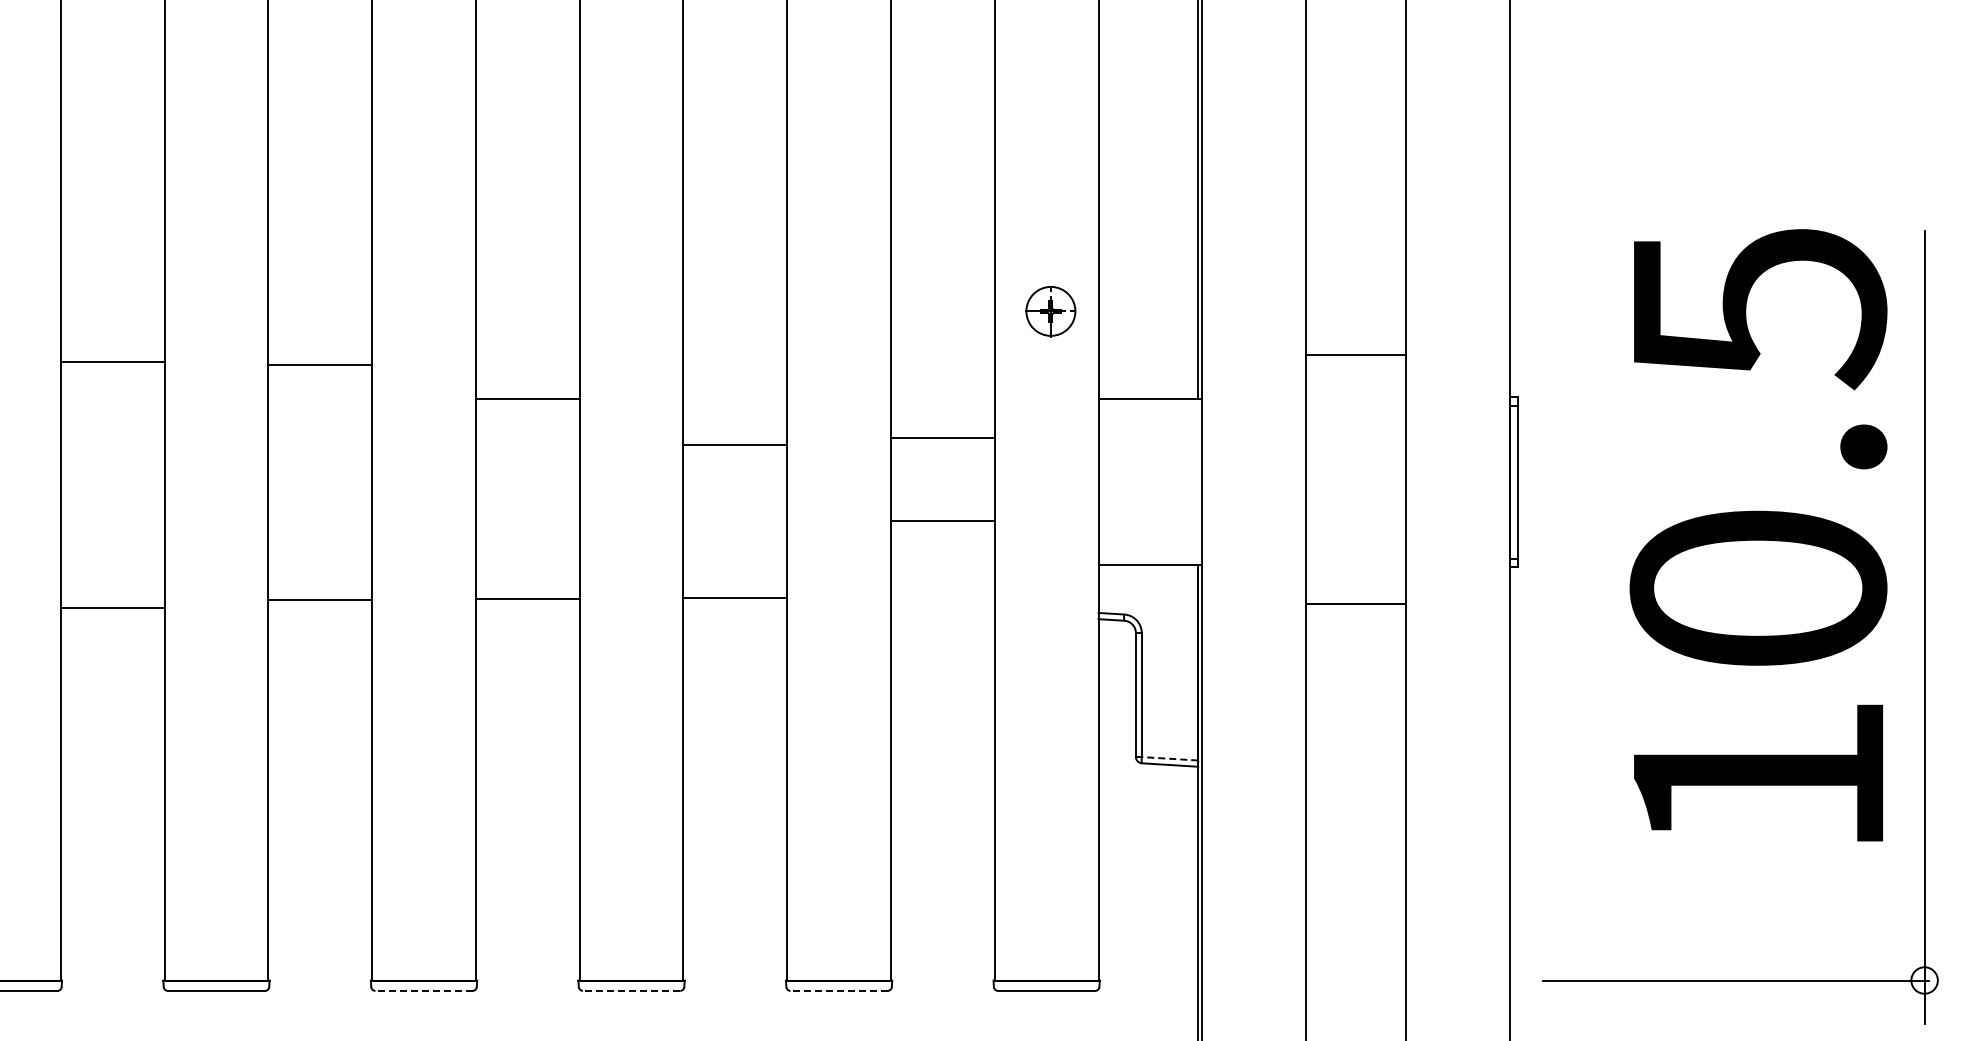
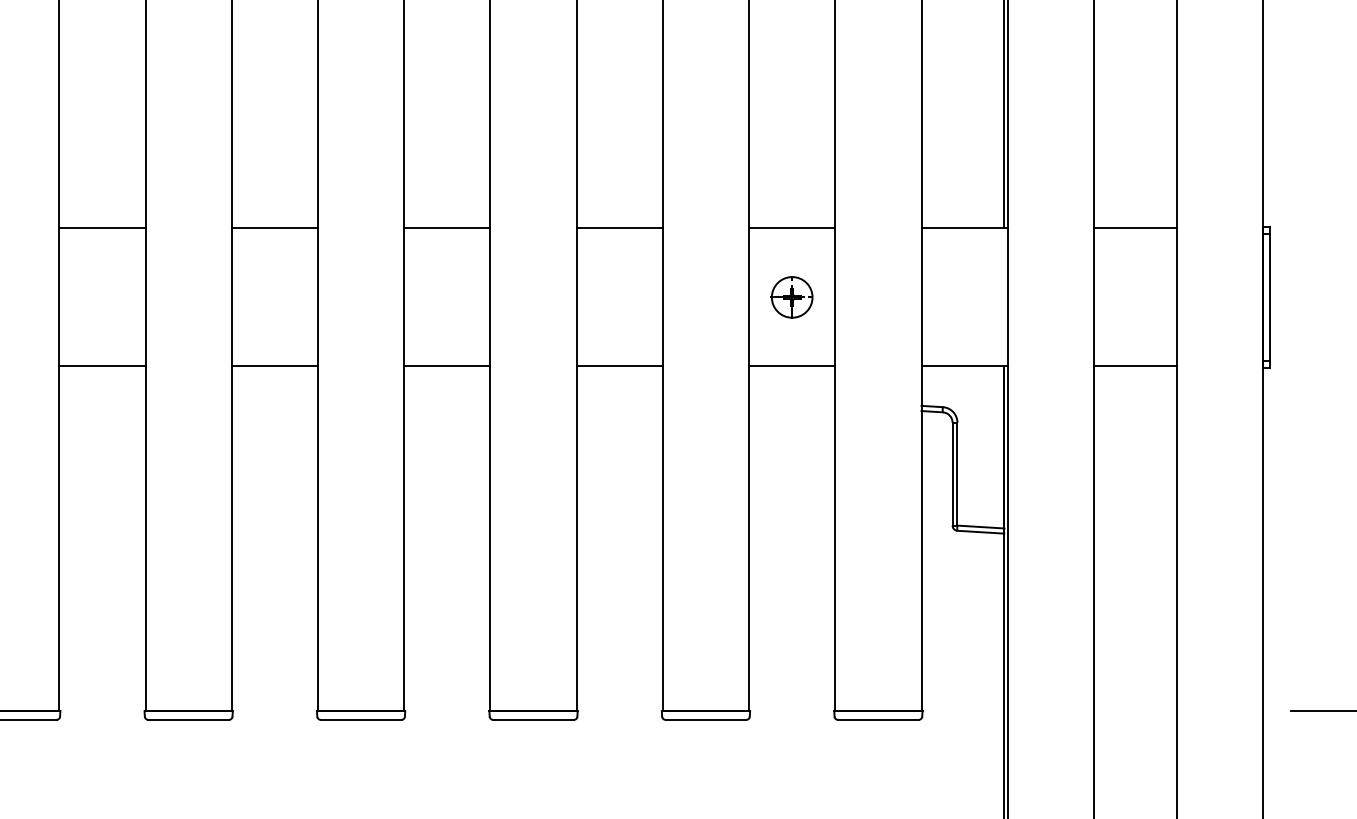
part: (1050, 311) -> (791, 297), moved
line: (1355, 355) -> (1134, 228), moved
line: (112, 362) -> (102, 228), moved
line: (320, 365) -> (275, 228), moved
line: (942, 438) -> (791, 228), moved
line: (735, 445) -> (619, 228), moved
line: (942, 521) -> (791, 366), moved
line: (735, 598) -> (619, 366), moved
line: (527, 599) -> (447, 366), moved
line: (320, 600) -> (275, 366), moved
line: (1355, 604) -> (1134, 366), moved
line: (112, 608) -> (102, 366), moved
line: (1169, 758) -> (980, 526), dashed -> solid
line: (424, 990) -> (361, 719), dashed -> solid
line: (631, 990) -> (533, 719), dashed -> solid
line: (839, 990) -> (706, 719), dashed -> solid

